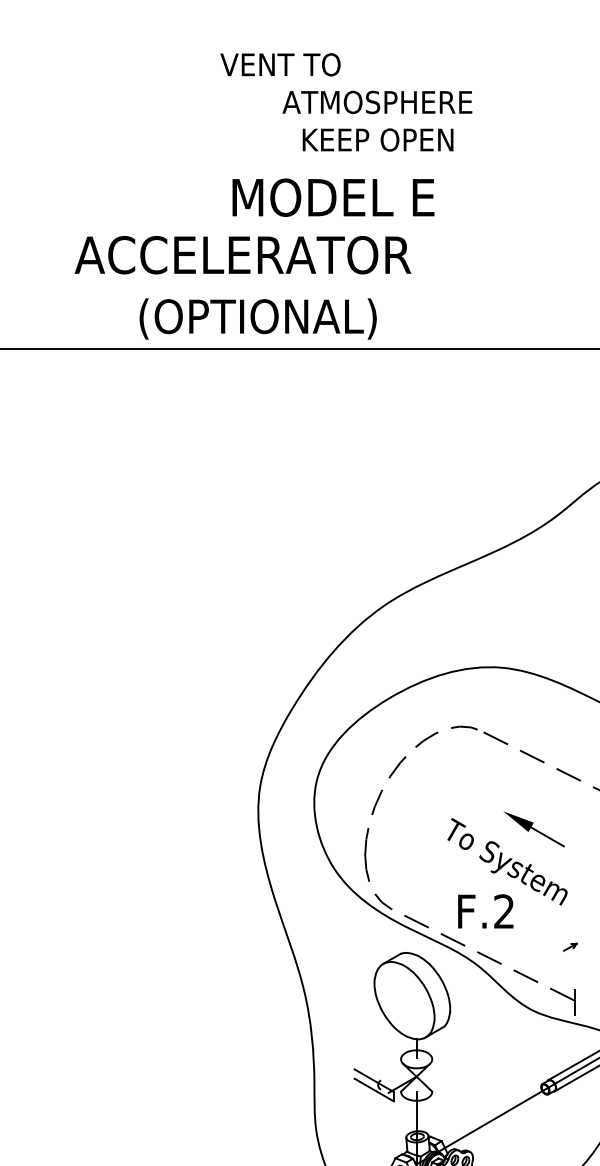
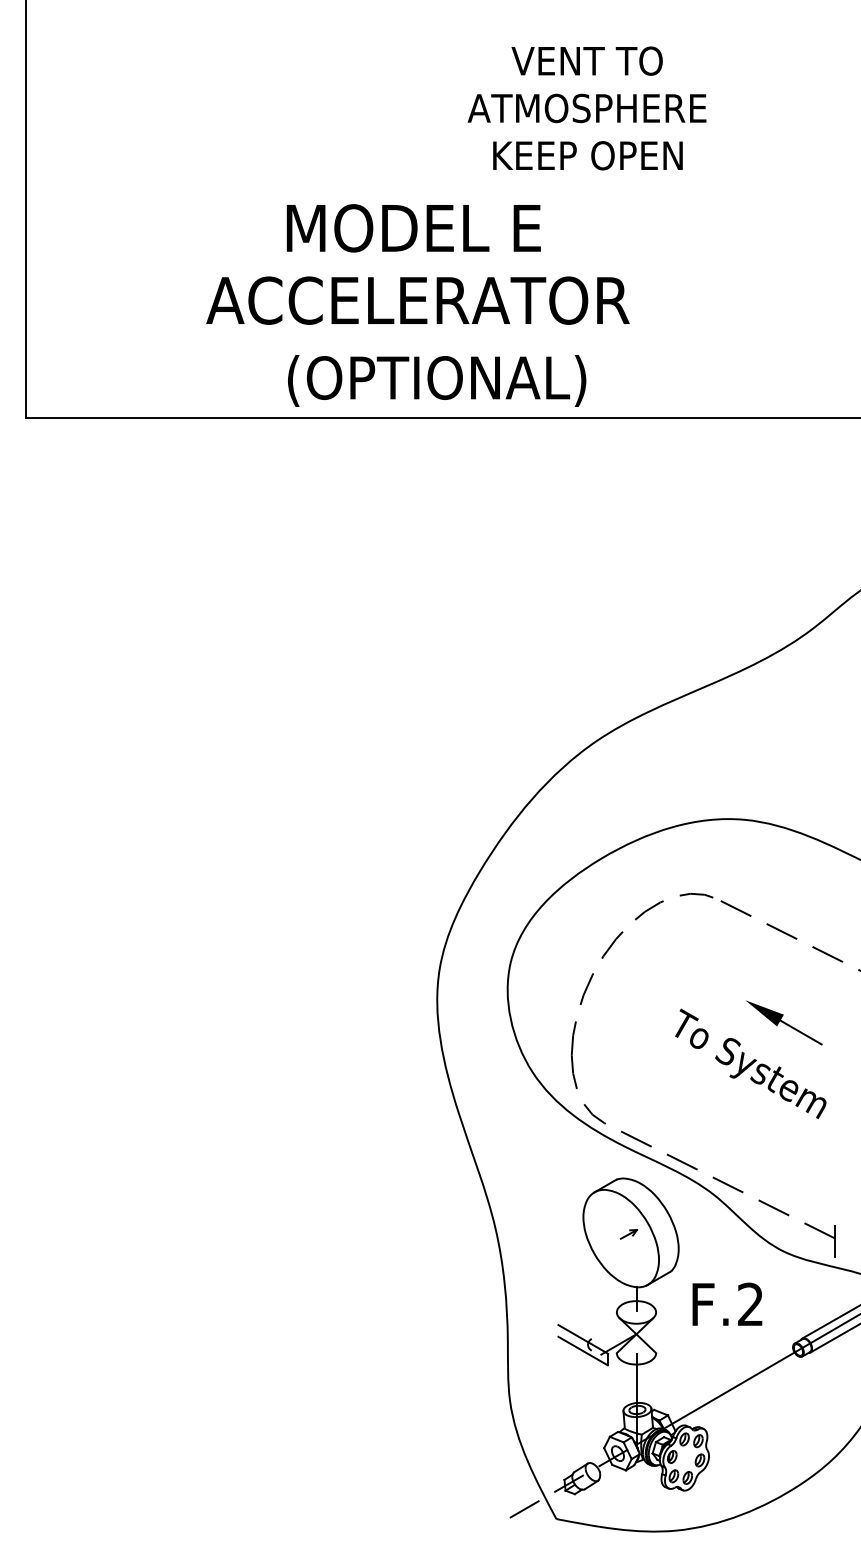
text: (279, 64) -> (586, 60), moved
text: (333, 197) -> (413, 228), moved
text: (485, 910) -> (727, 1303), moved
part: (570, 947) -> (628, 1234), moved

